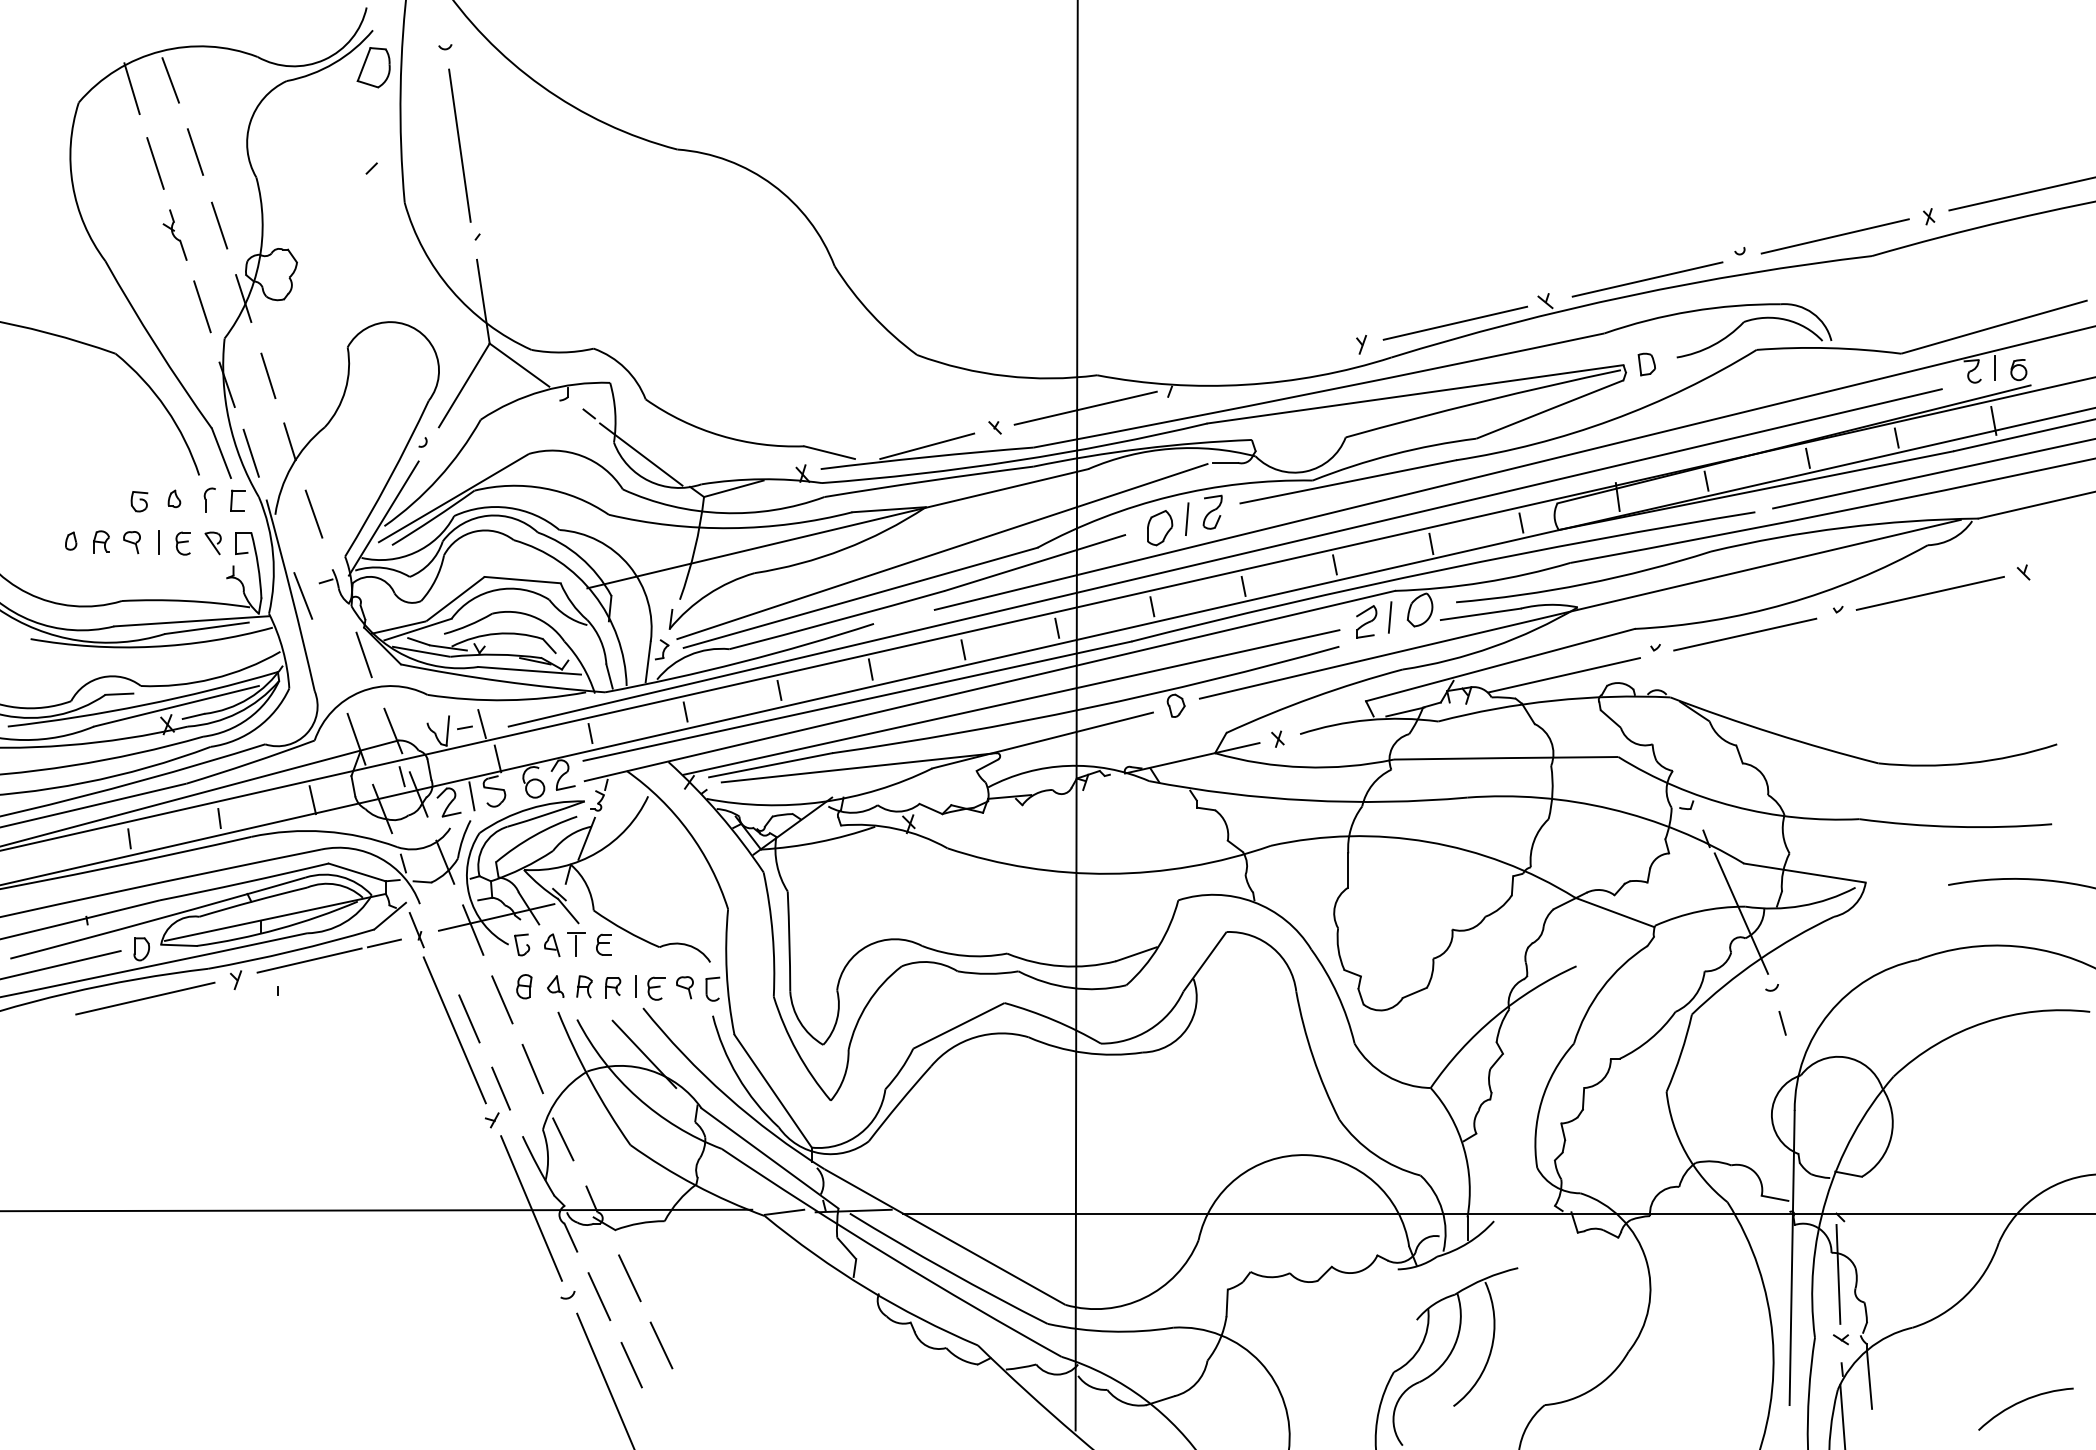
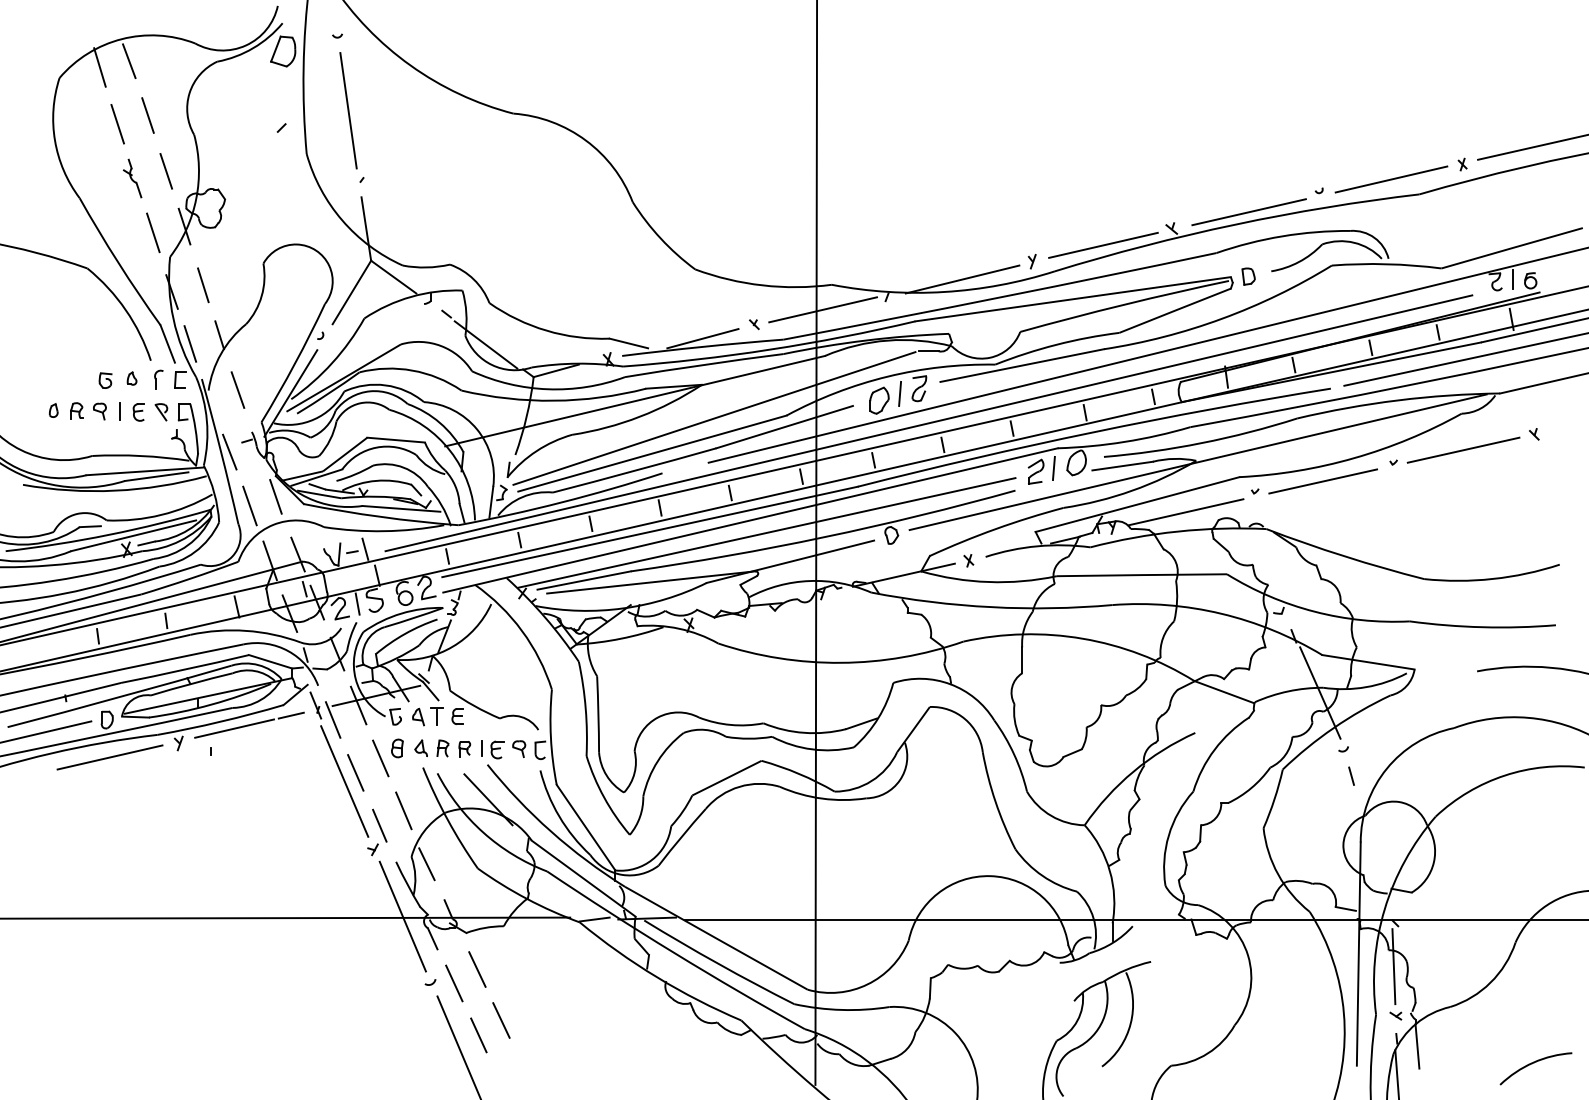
line: (1269, 367) -> (962, 278), added
line: (329, 666) -> (249, 505), added
line: (439, 948) -> (333, 719), added

